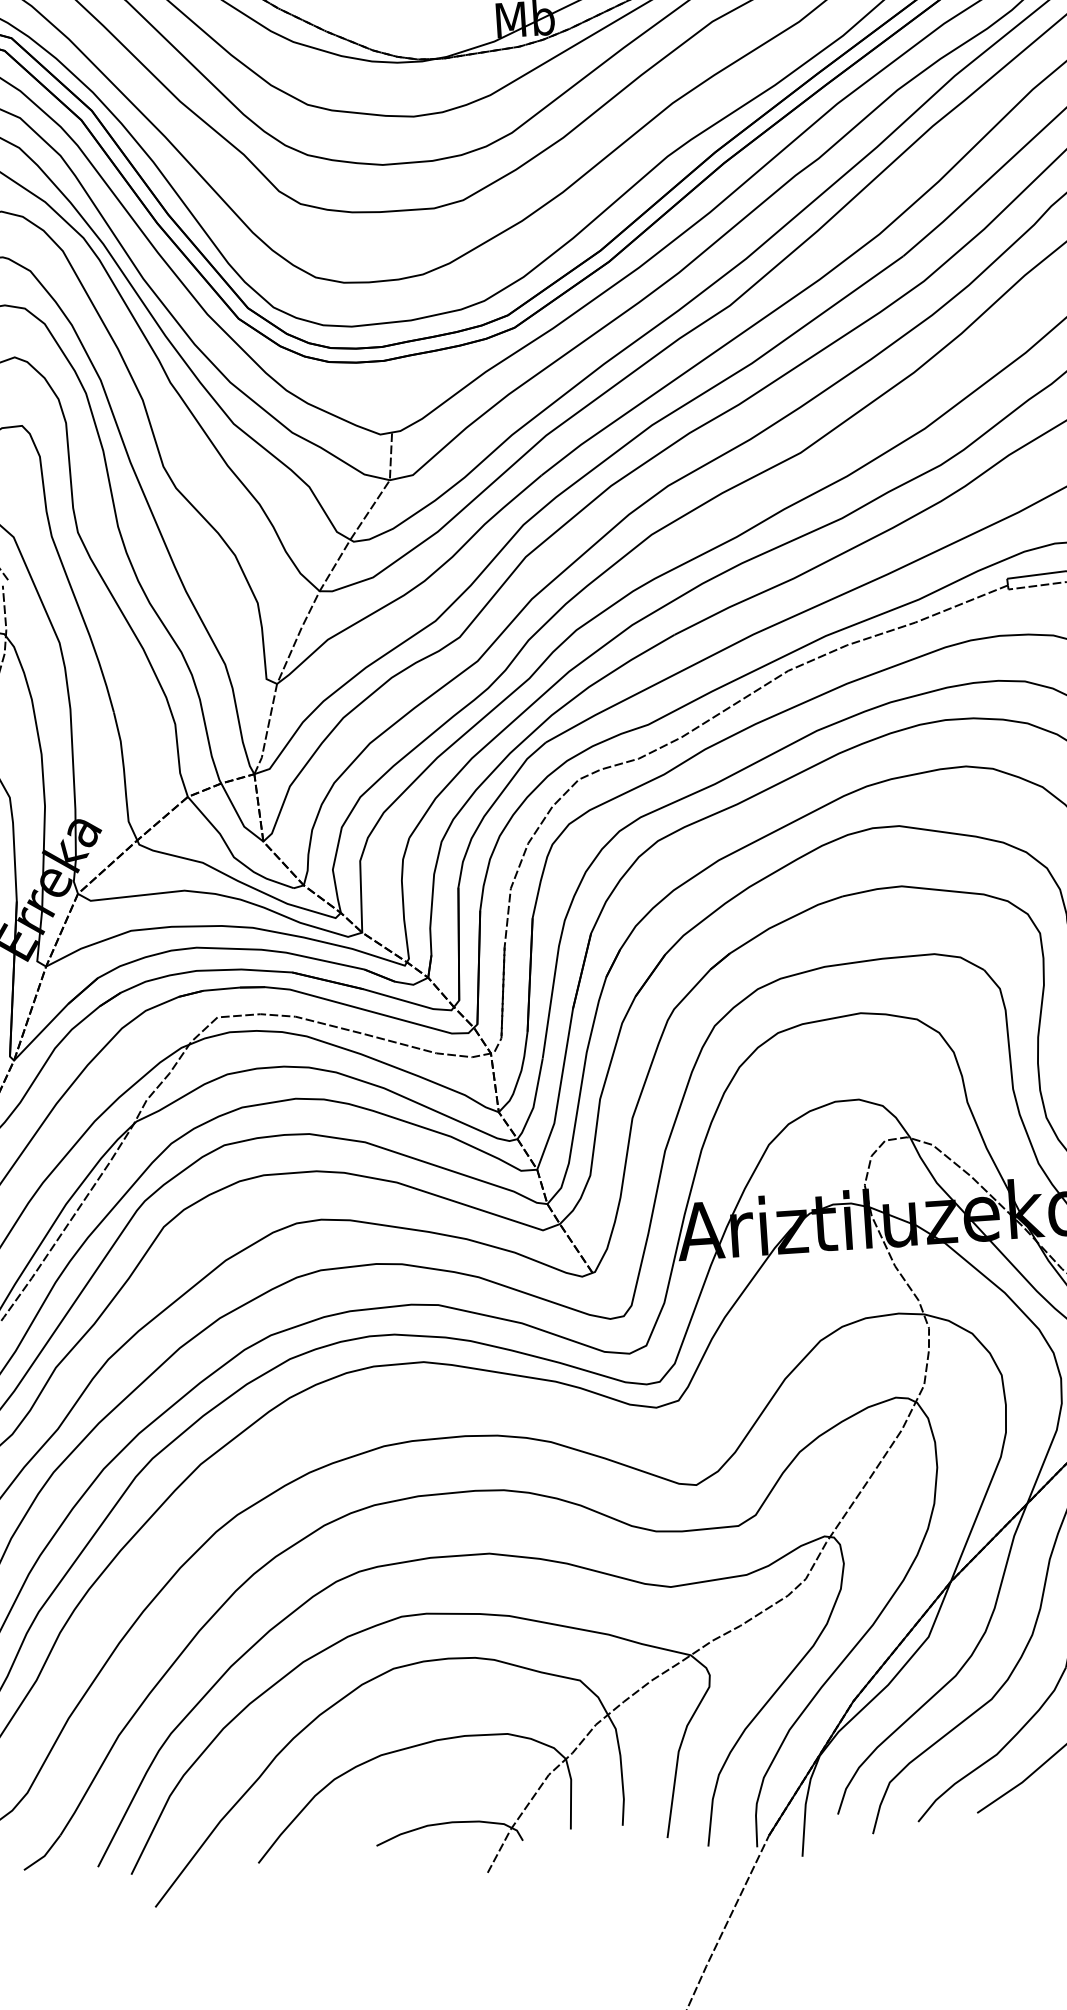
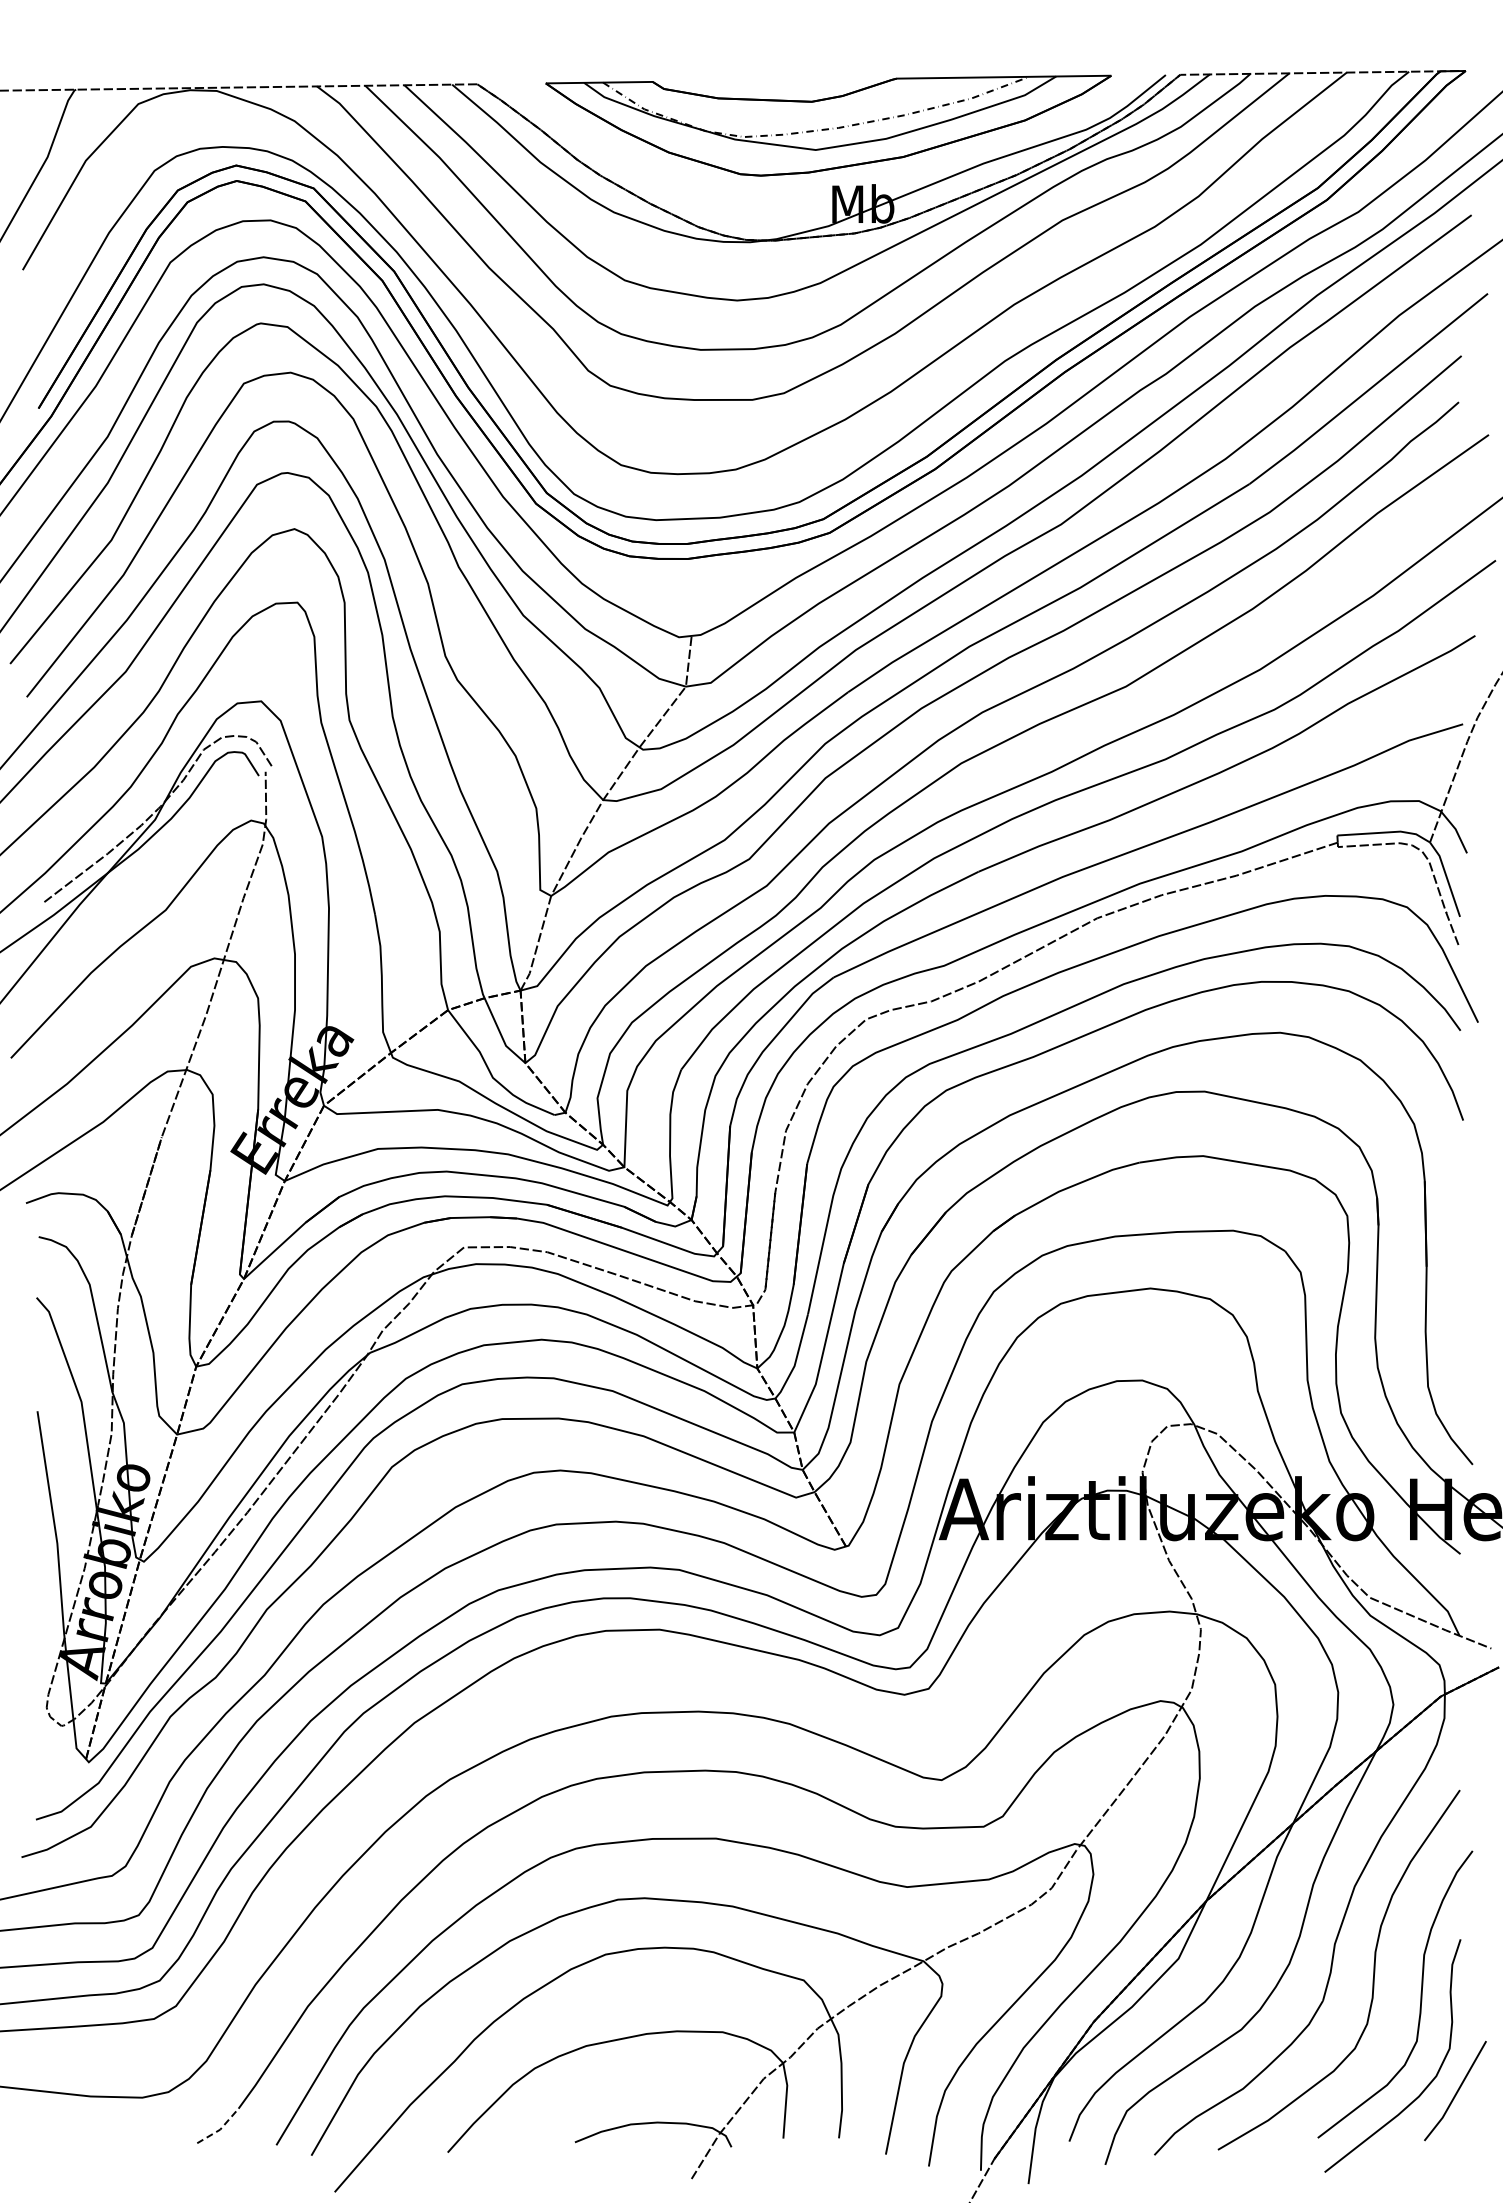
line: (44, 1855) -> (220, 2129), solid -> dashed

